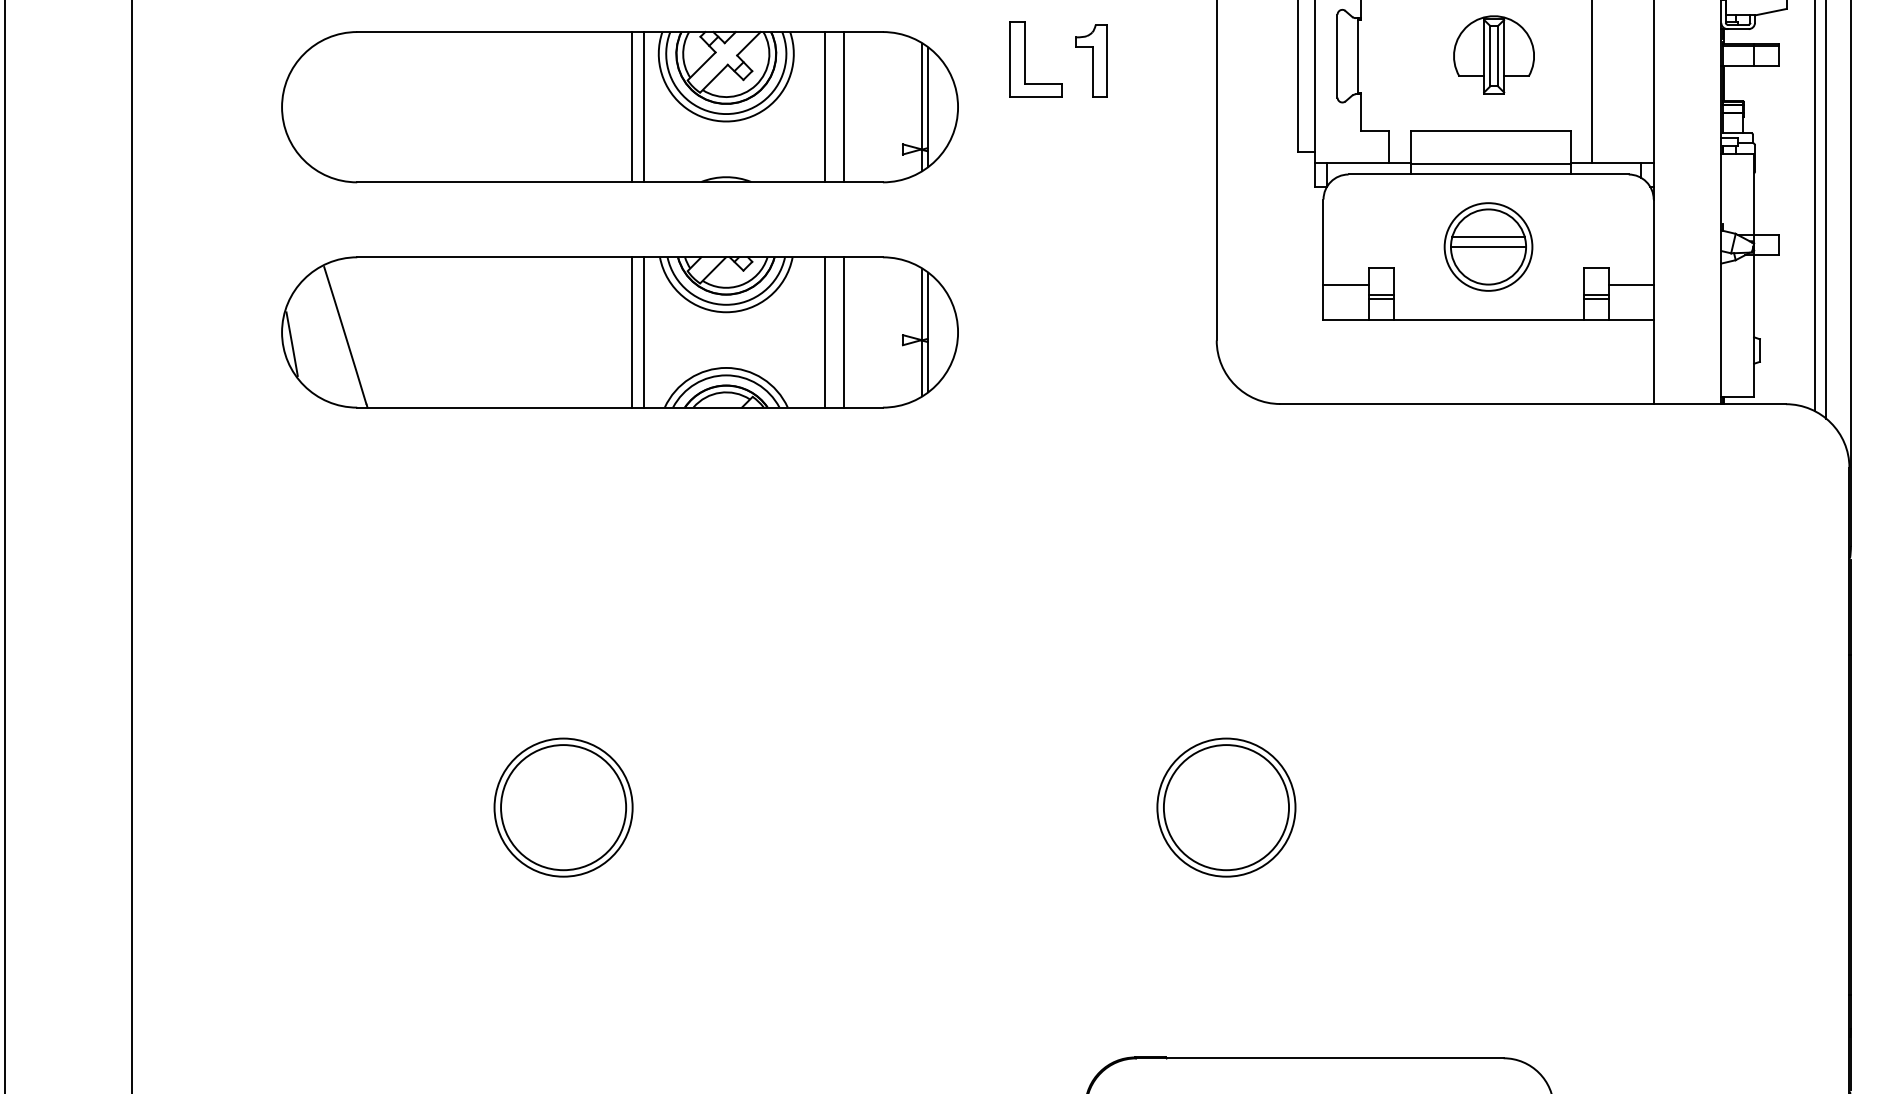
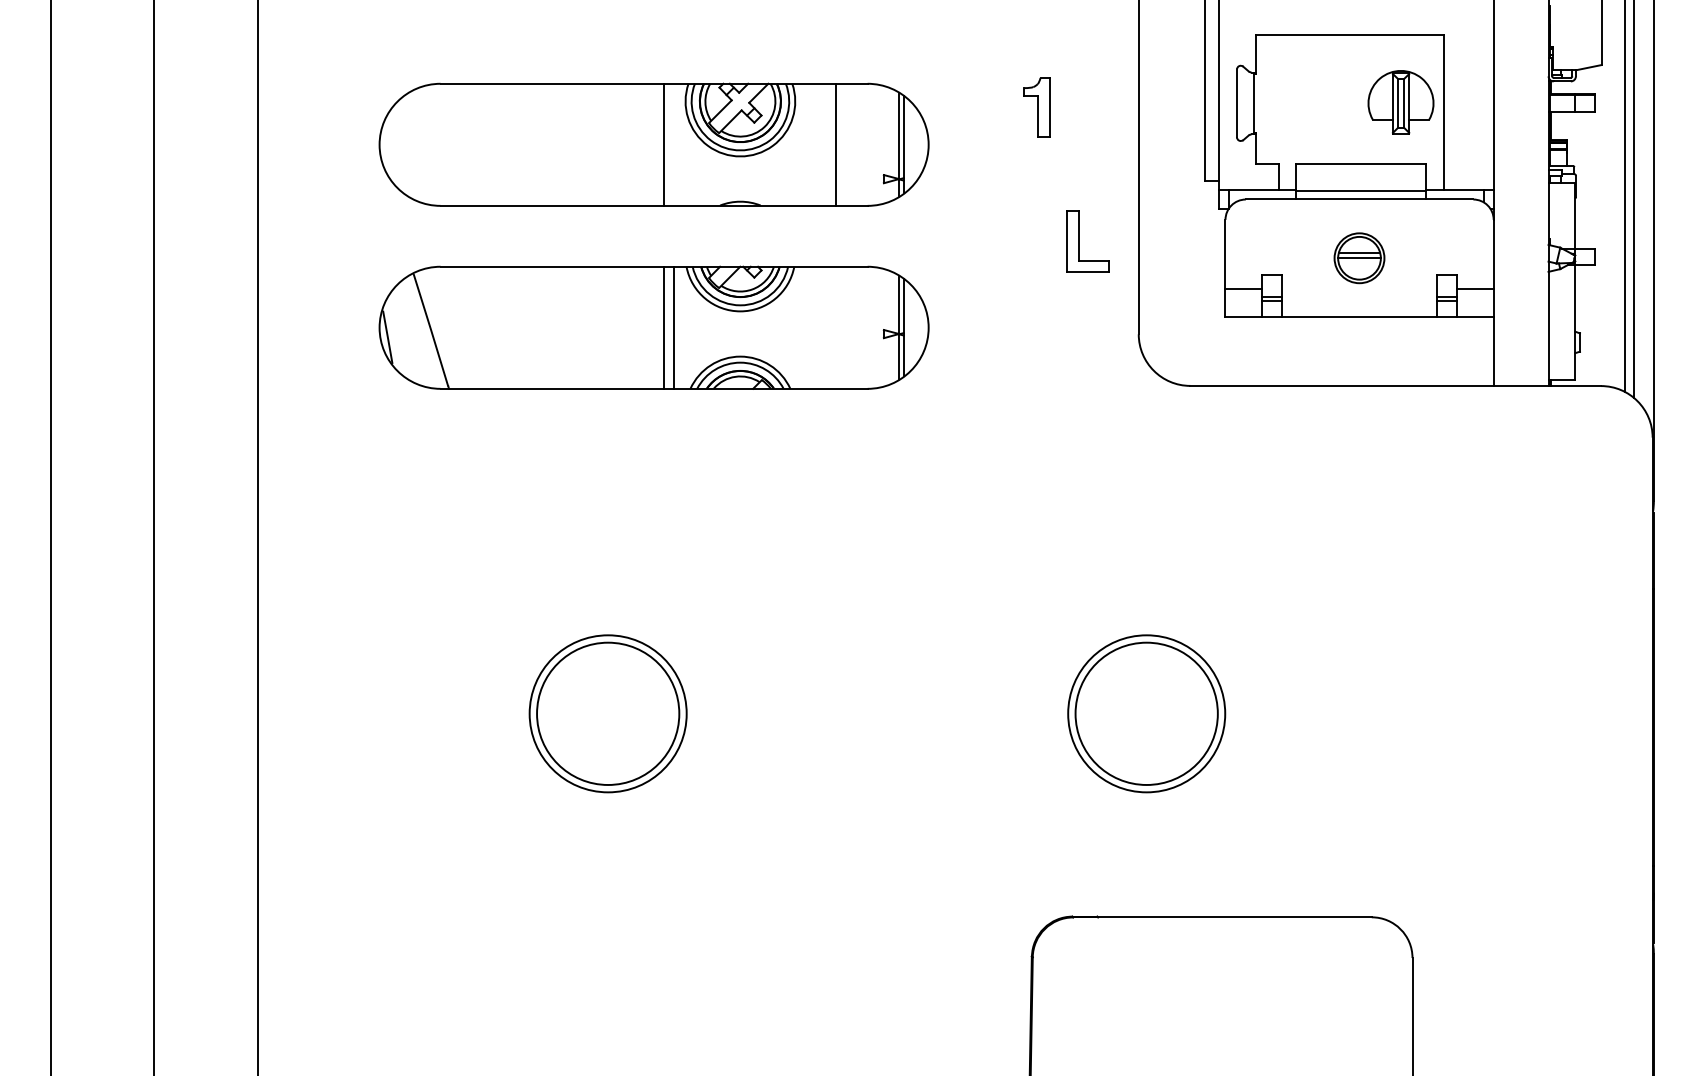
part: (1493, 55) -> (1400, 102), moved
part: (1025, 59) -> (1079, 241), moved
line: (643, 106) -> (673, 144), removed
line: (824, 106) -> (820, 144), removed
part: (1488, 245) -> (1359, 257), size x0.7
line: (824, 332) -> (820, 327), removed
line: (843, 332) -> (835, 327), removed
part: (563, 807) -> (608, 713), size x1.4
part: (1226, 807) -> (1146, 713), size x1.4

